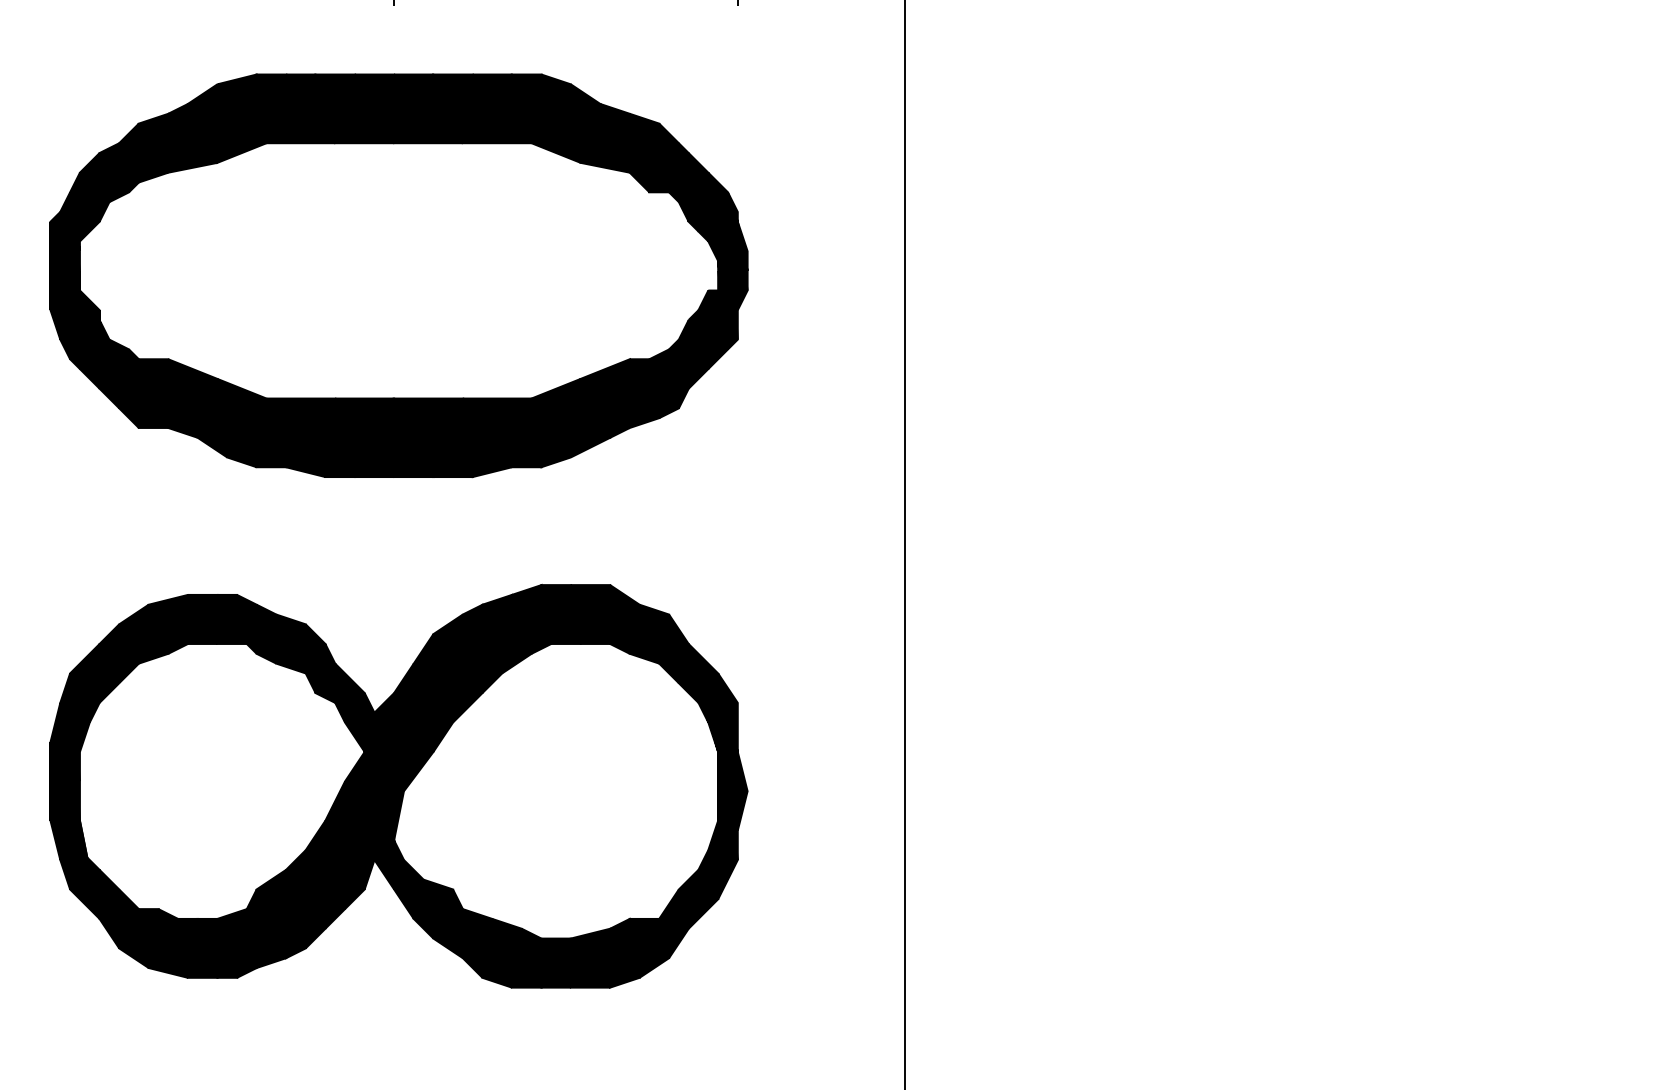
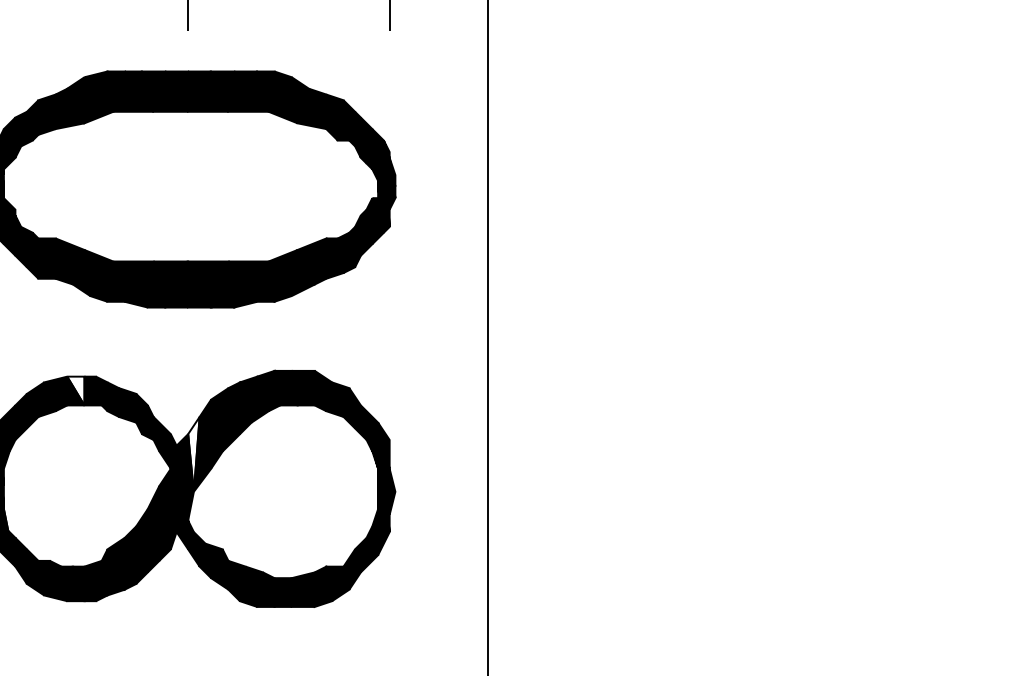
fill: (202, 618) -> (75, 390), removed
fill: (403, 725) -> (193, 453), removed

